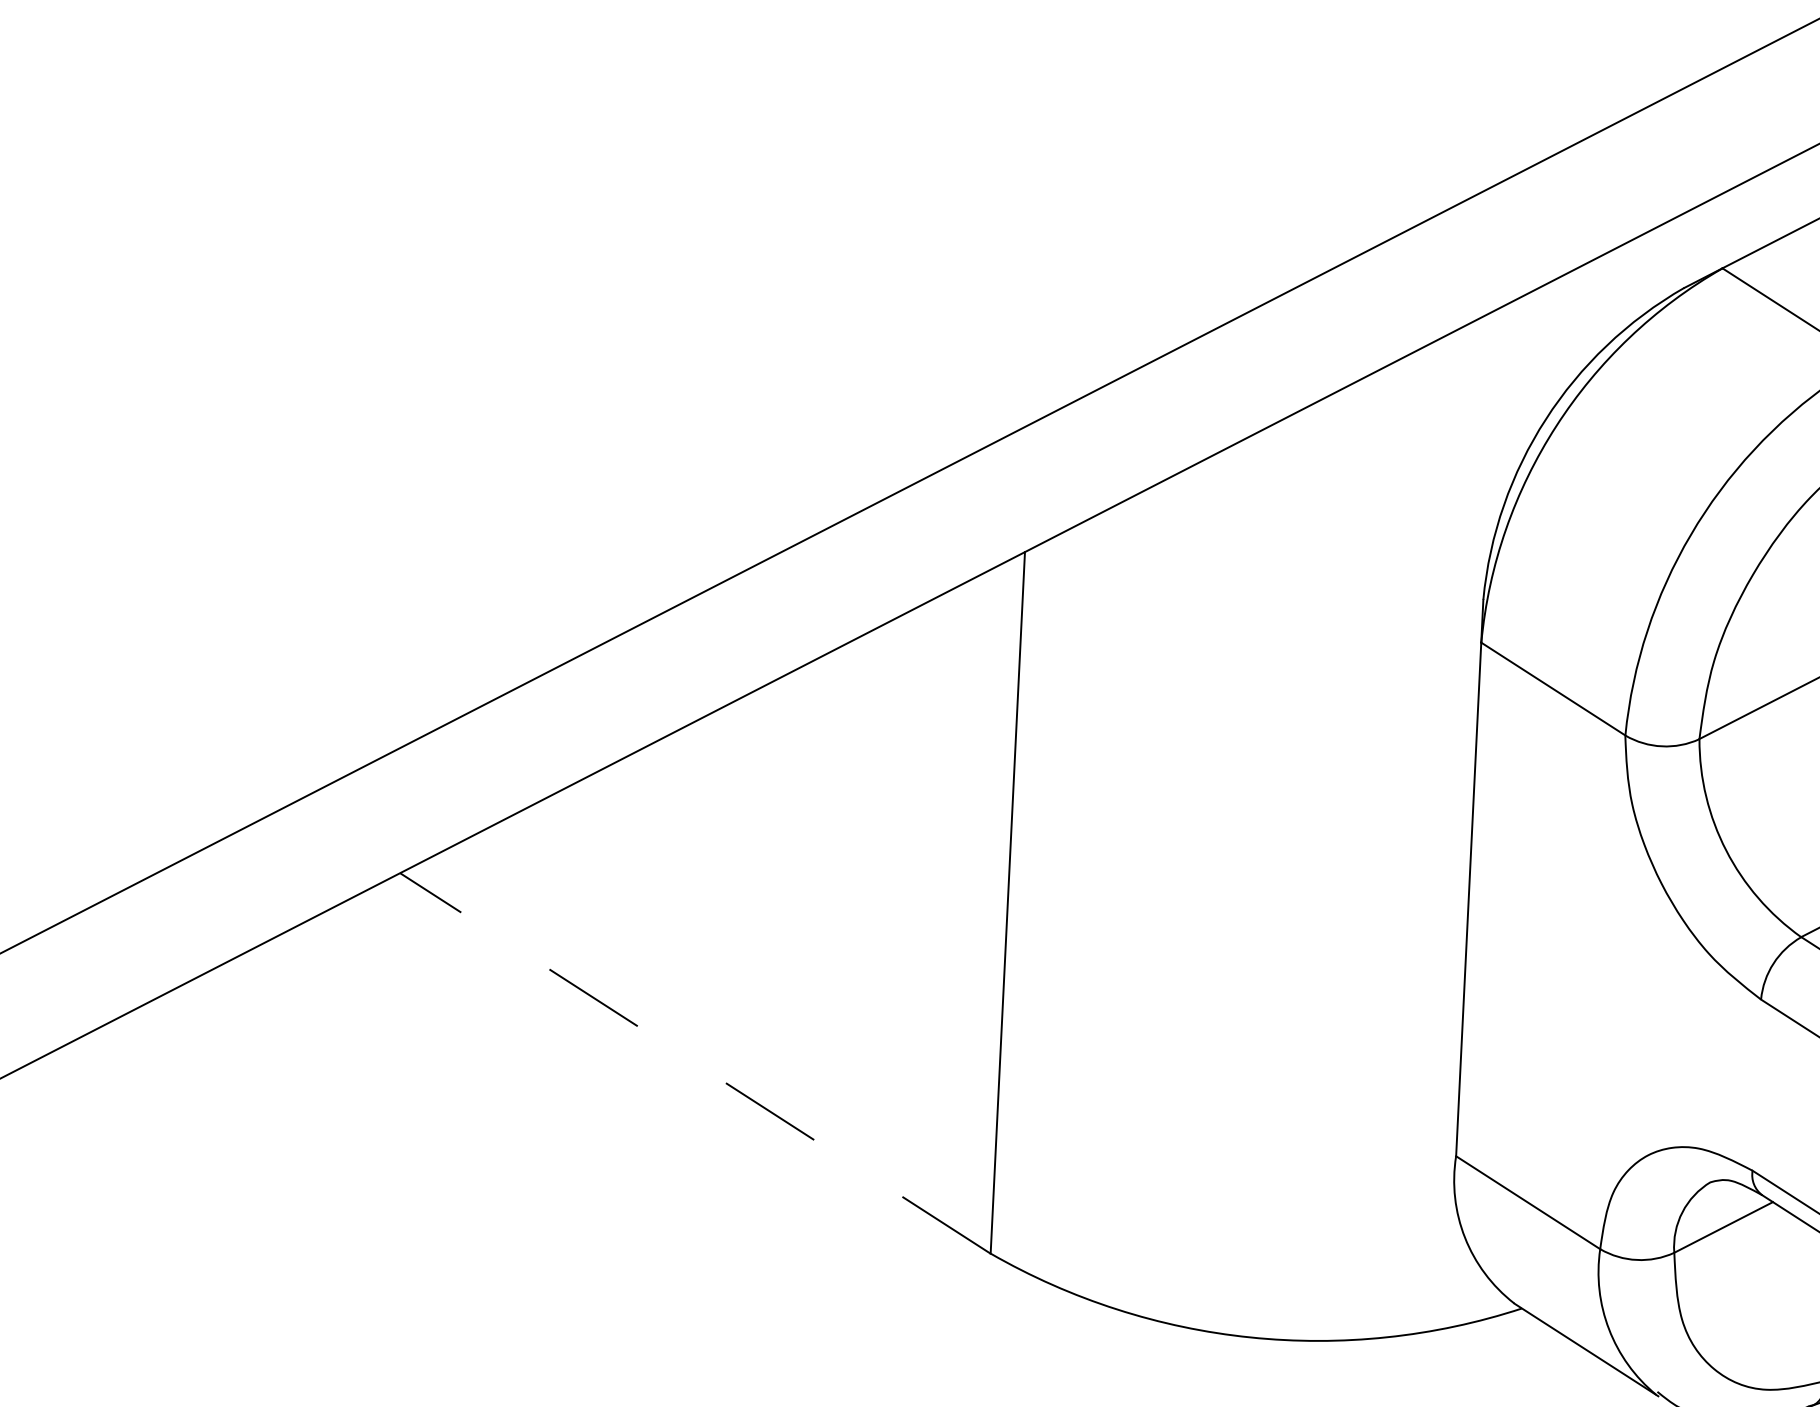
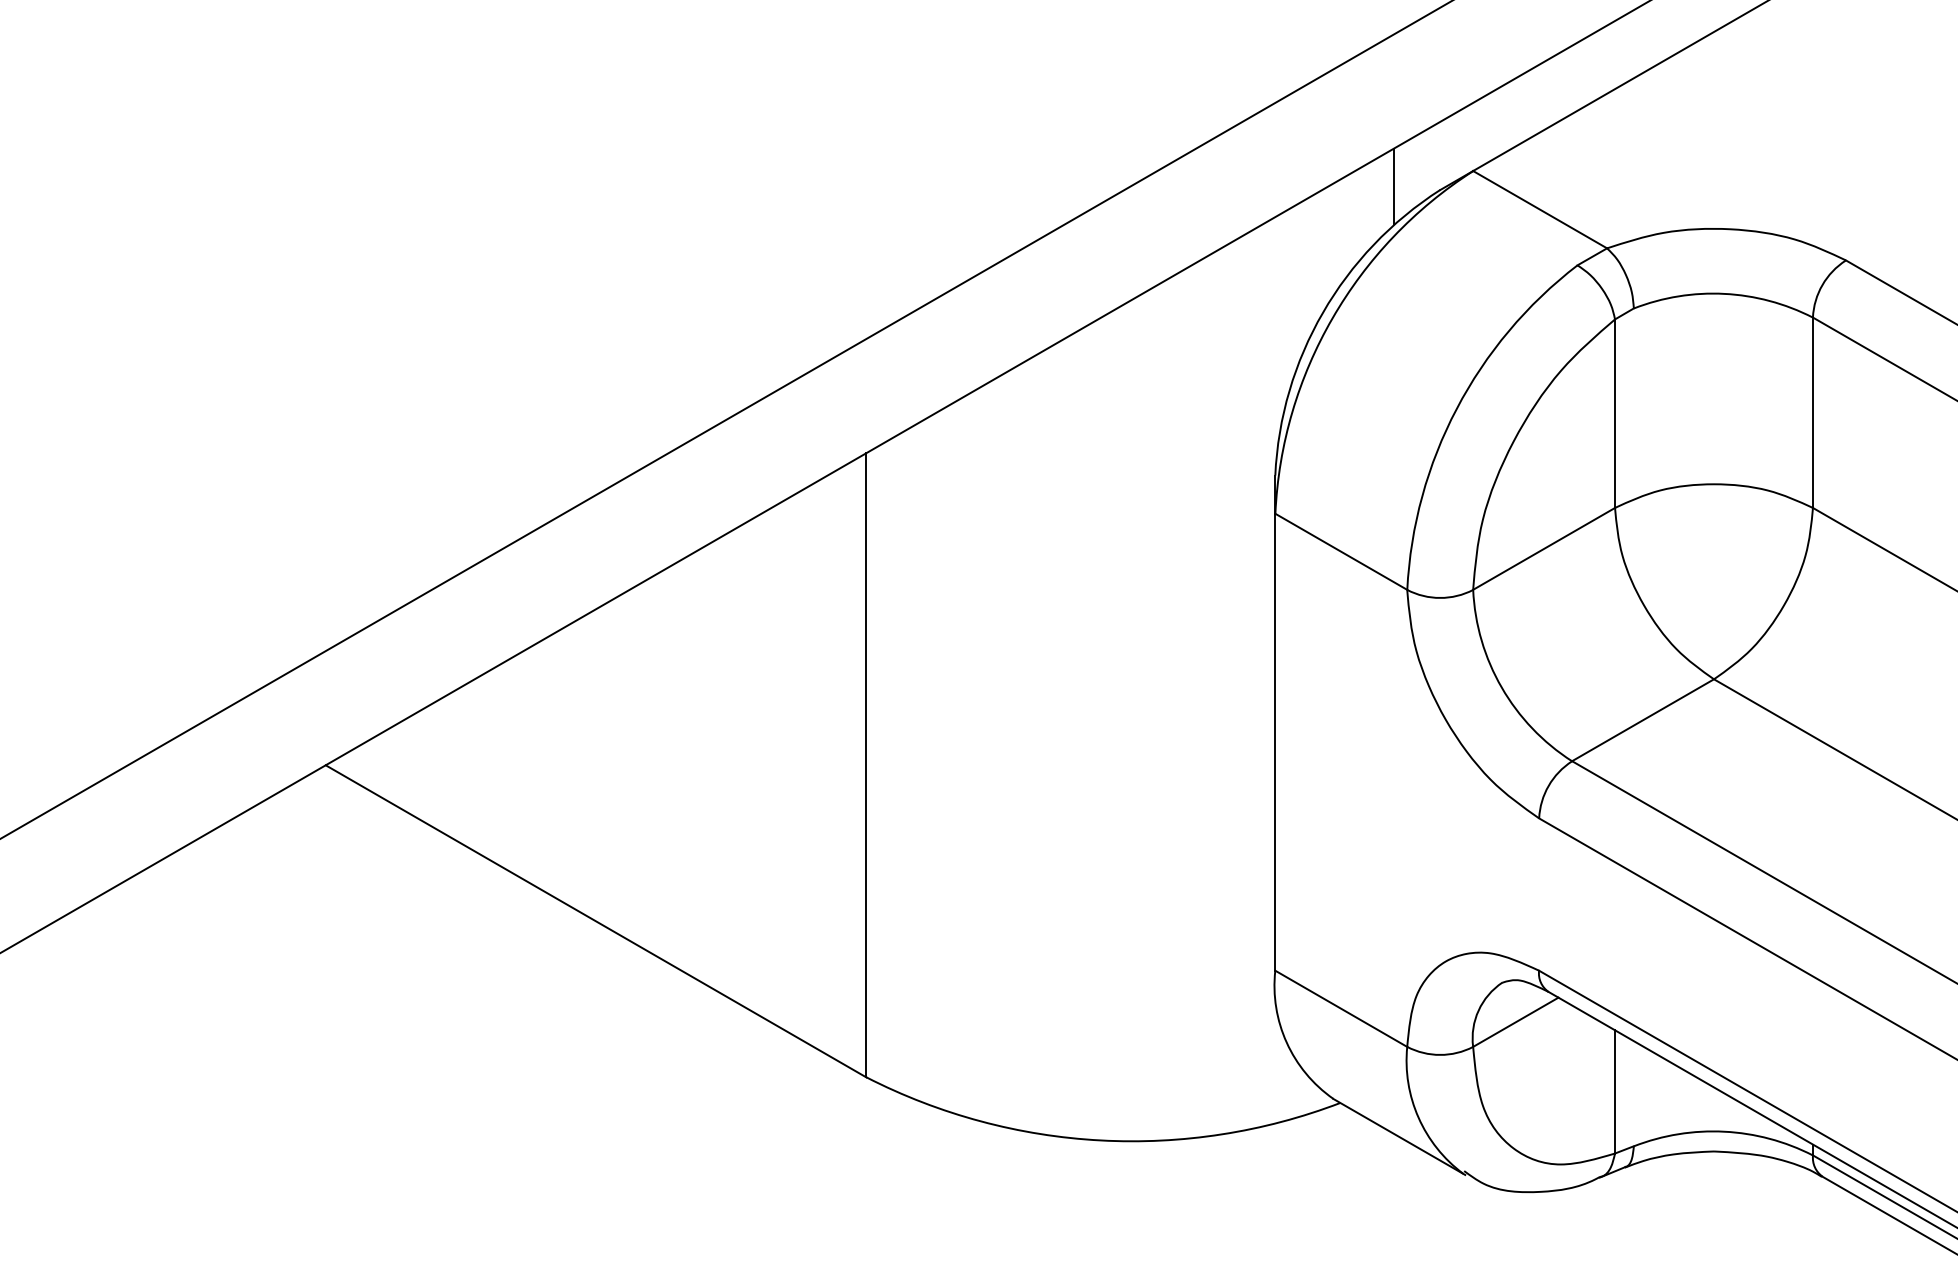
line: (1633, 281) -> (1394, 186), added
line: (694, 1063) -> (595, 921), dashed -> solid

